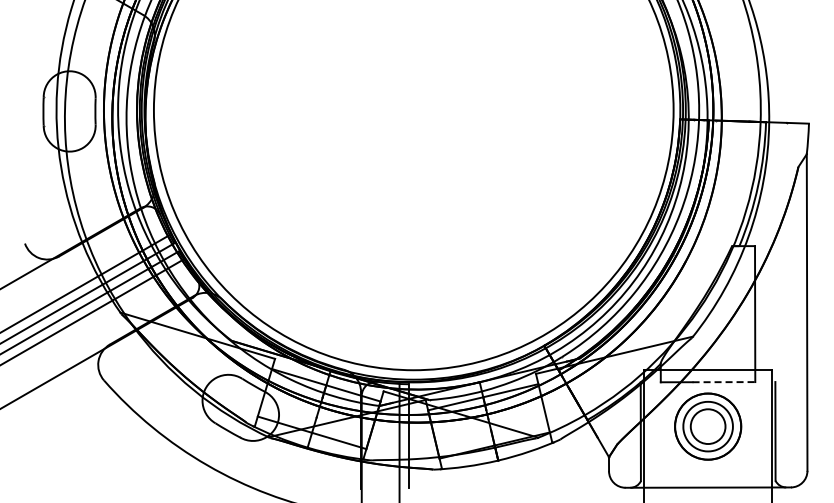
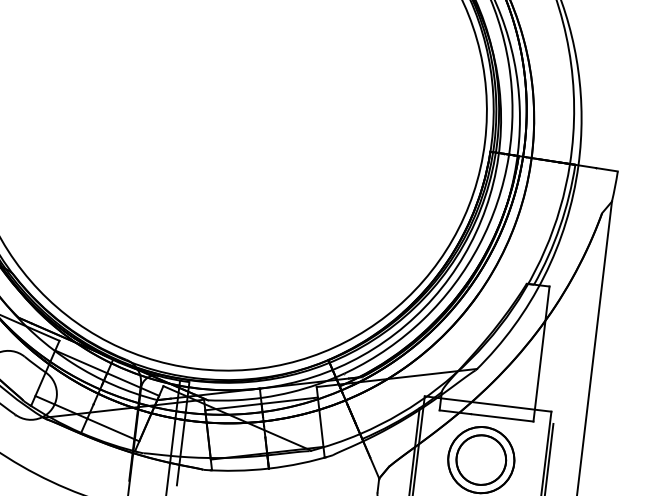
line: (724, 382) -> (502, 418), dashed -> solid
circle: (707, 426) -> (480, 459), size x1.43

